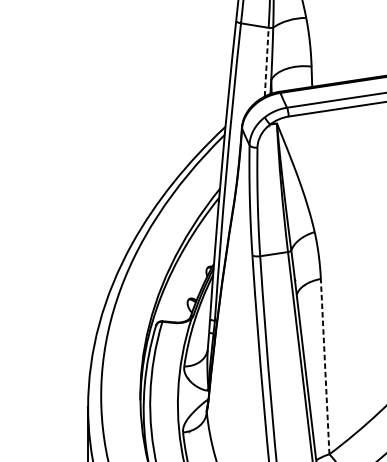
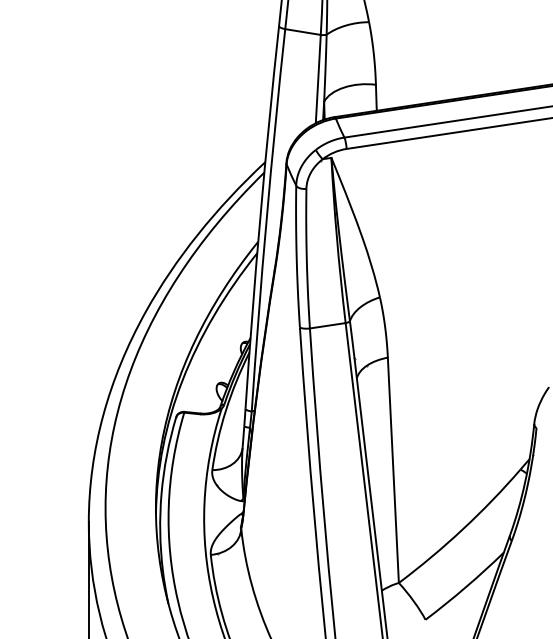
line: (266, 61) -> (318, 78), dashed -> solid
line: (325, 366) -> (393, 470), dashed -> solid

